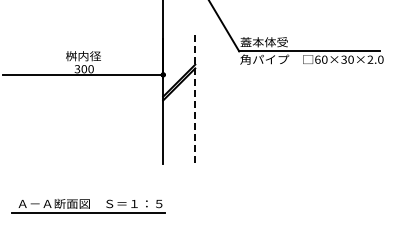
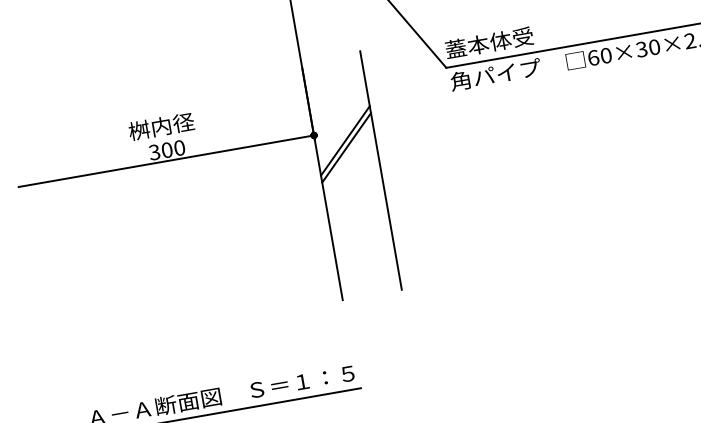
line: (195, 99) -> (381, 170), dashed -> solid

